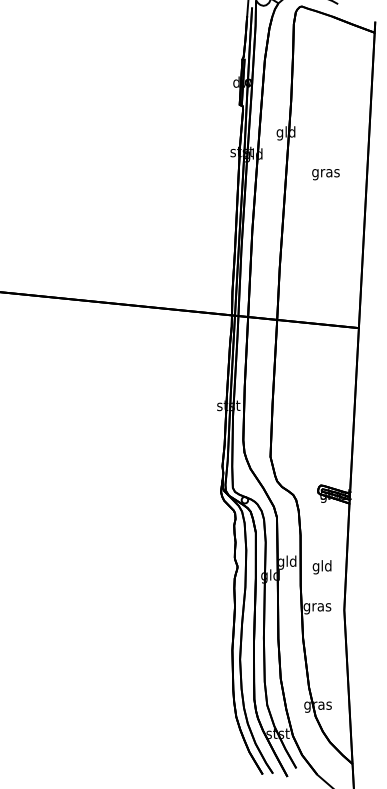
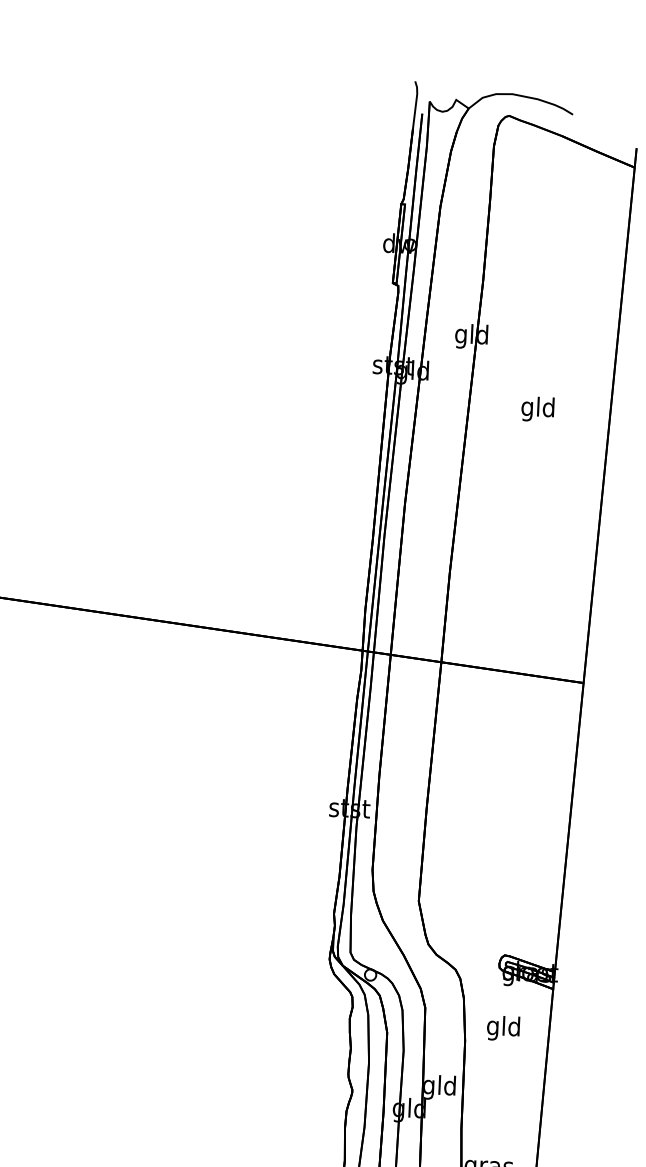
text: (325, 173) -> (537, 409), gras -> gld
text: (321, 567) -> (502, 1028), moved

